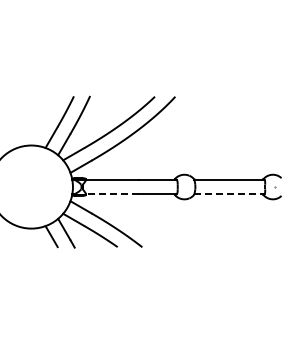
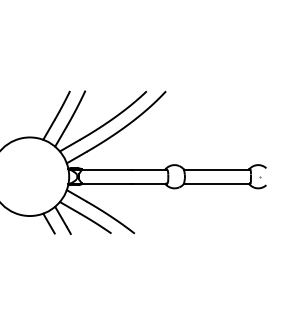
line: (111, 194) -> (105, 183), dashed -> solid
line: (229, 194) -> (217, 183), dashed -> solid

